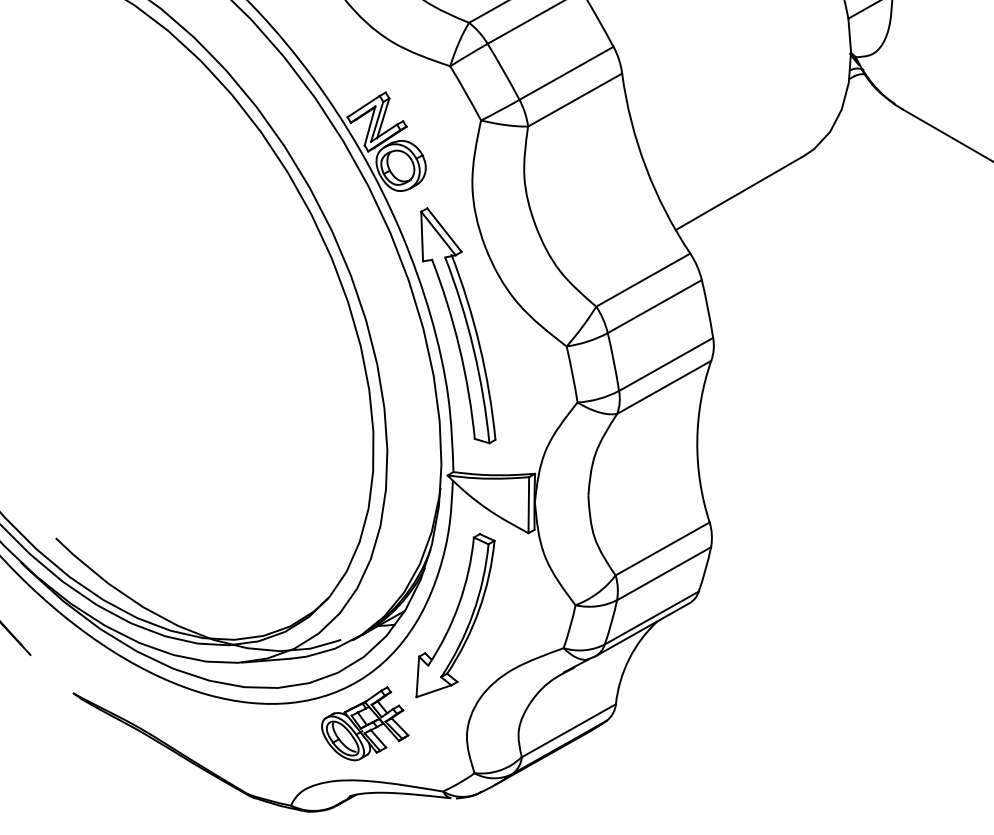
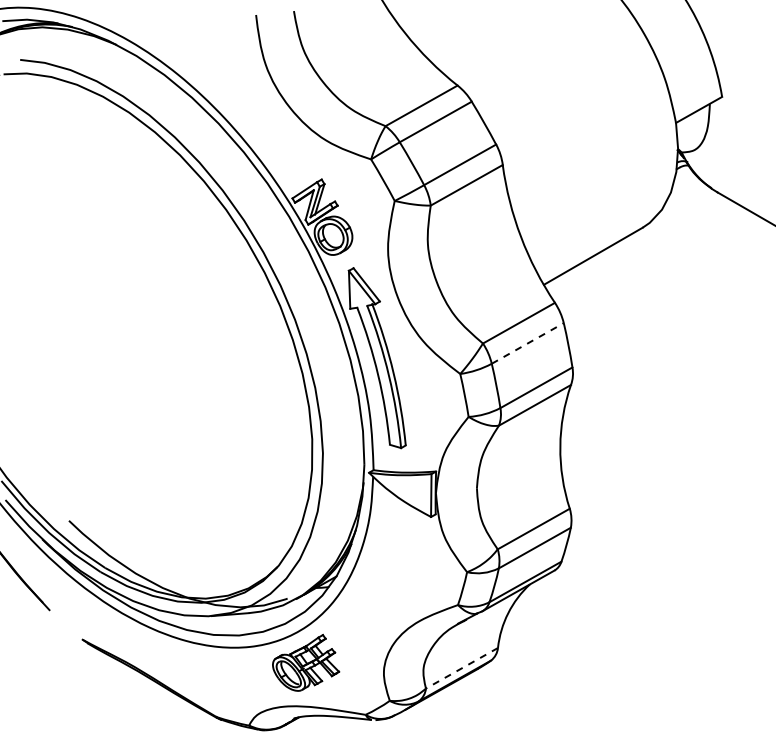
line: (655, 306) -> (528, 343), solid -> dashed
part: (455, 614) -> (375, 579), removed
line: (568, 731) -> (461, 668), solid -> dashed

